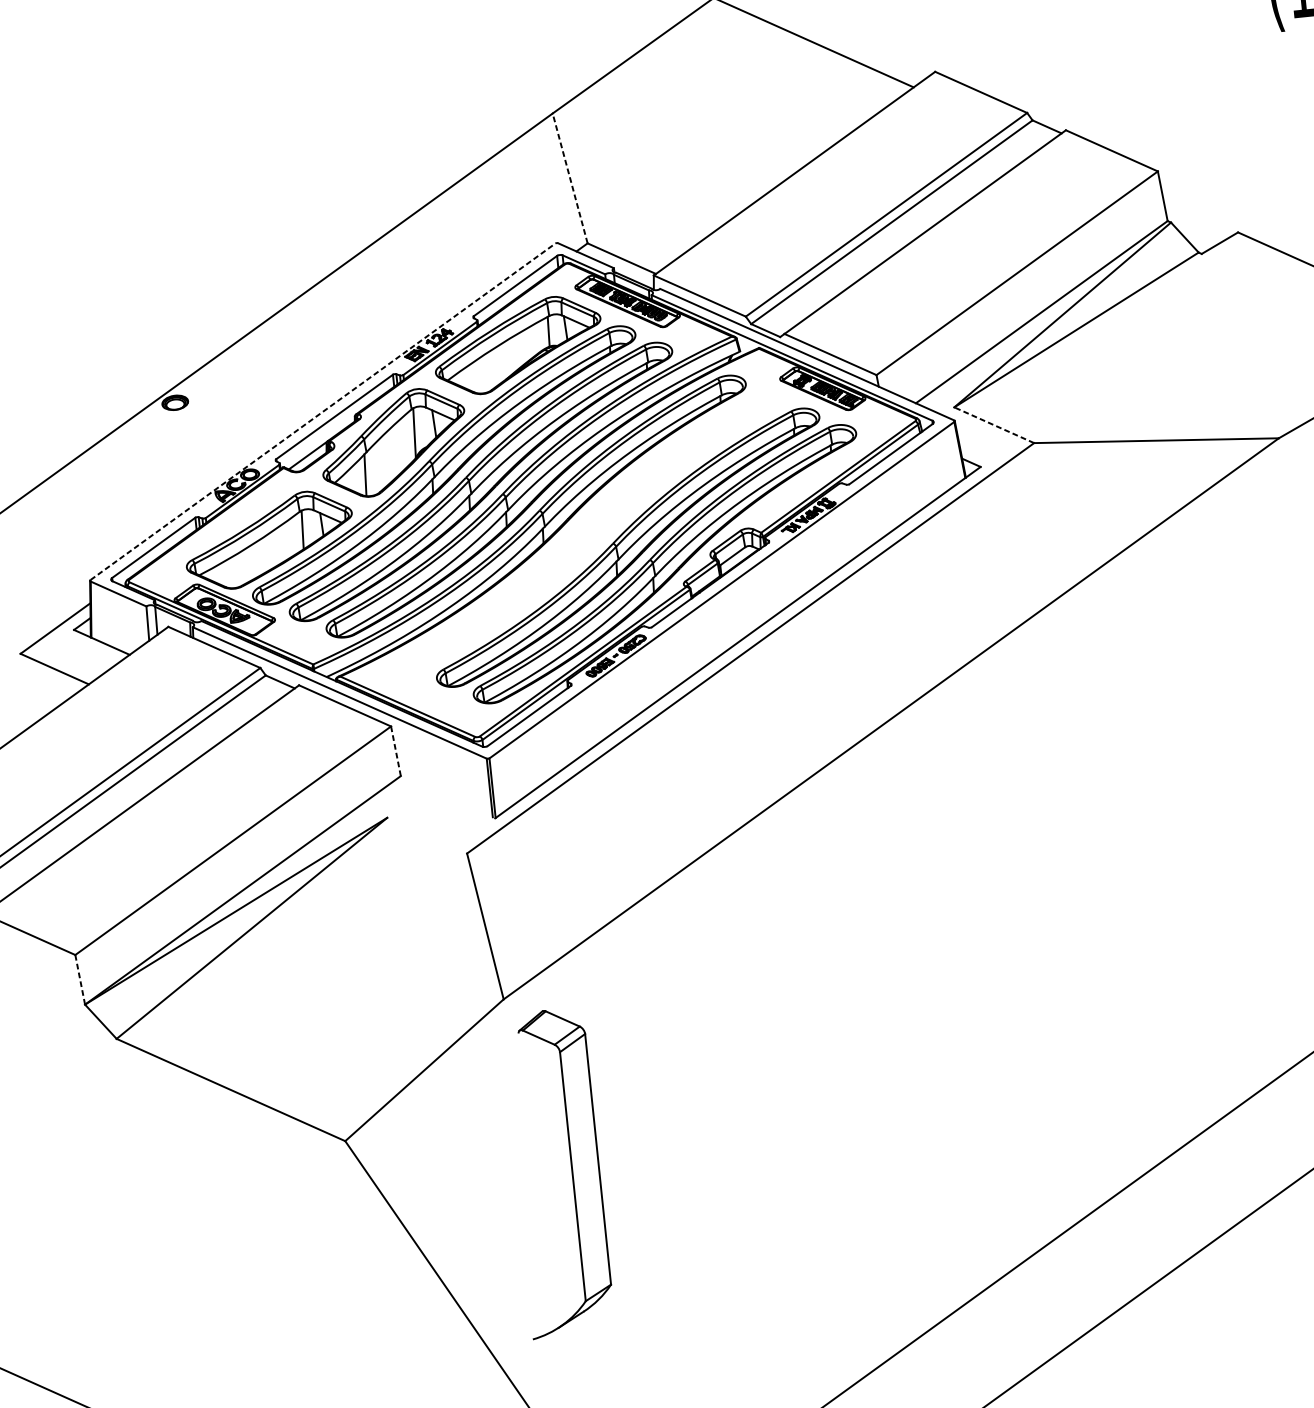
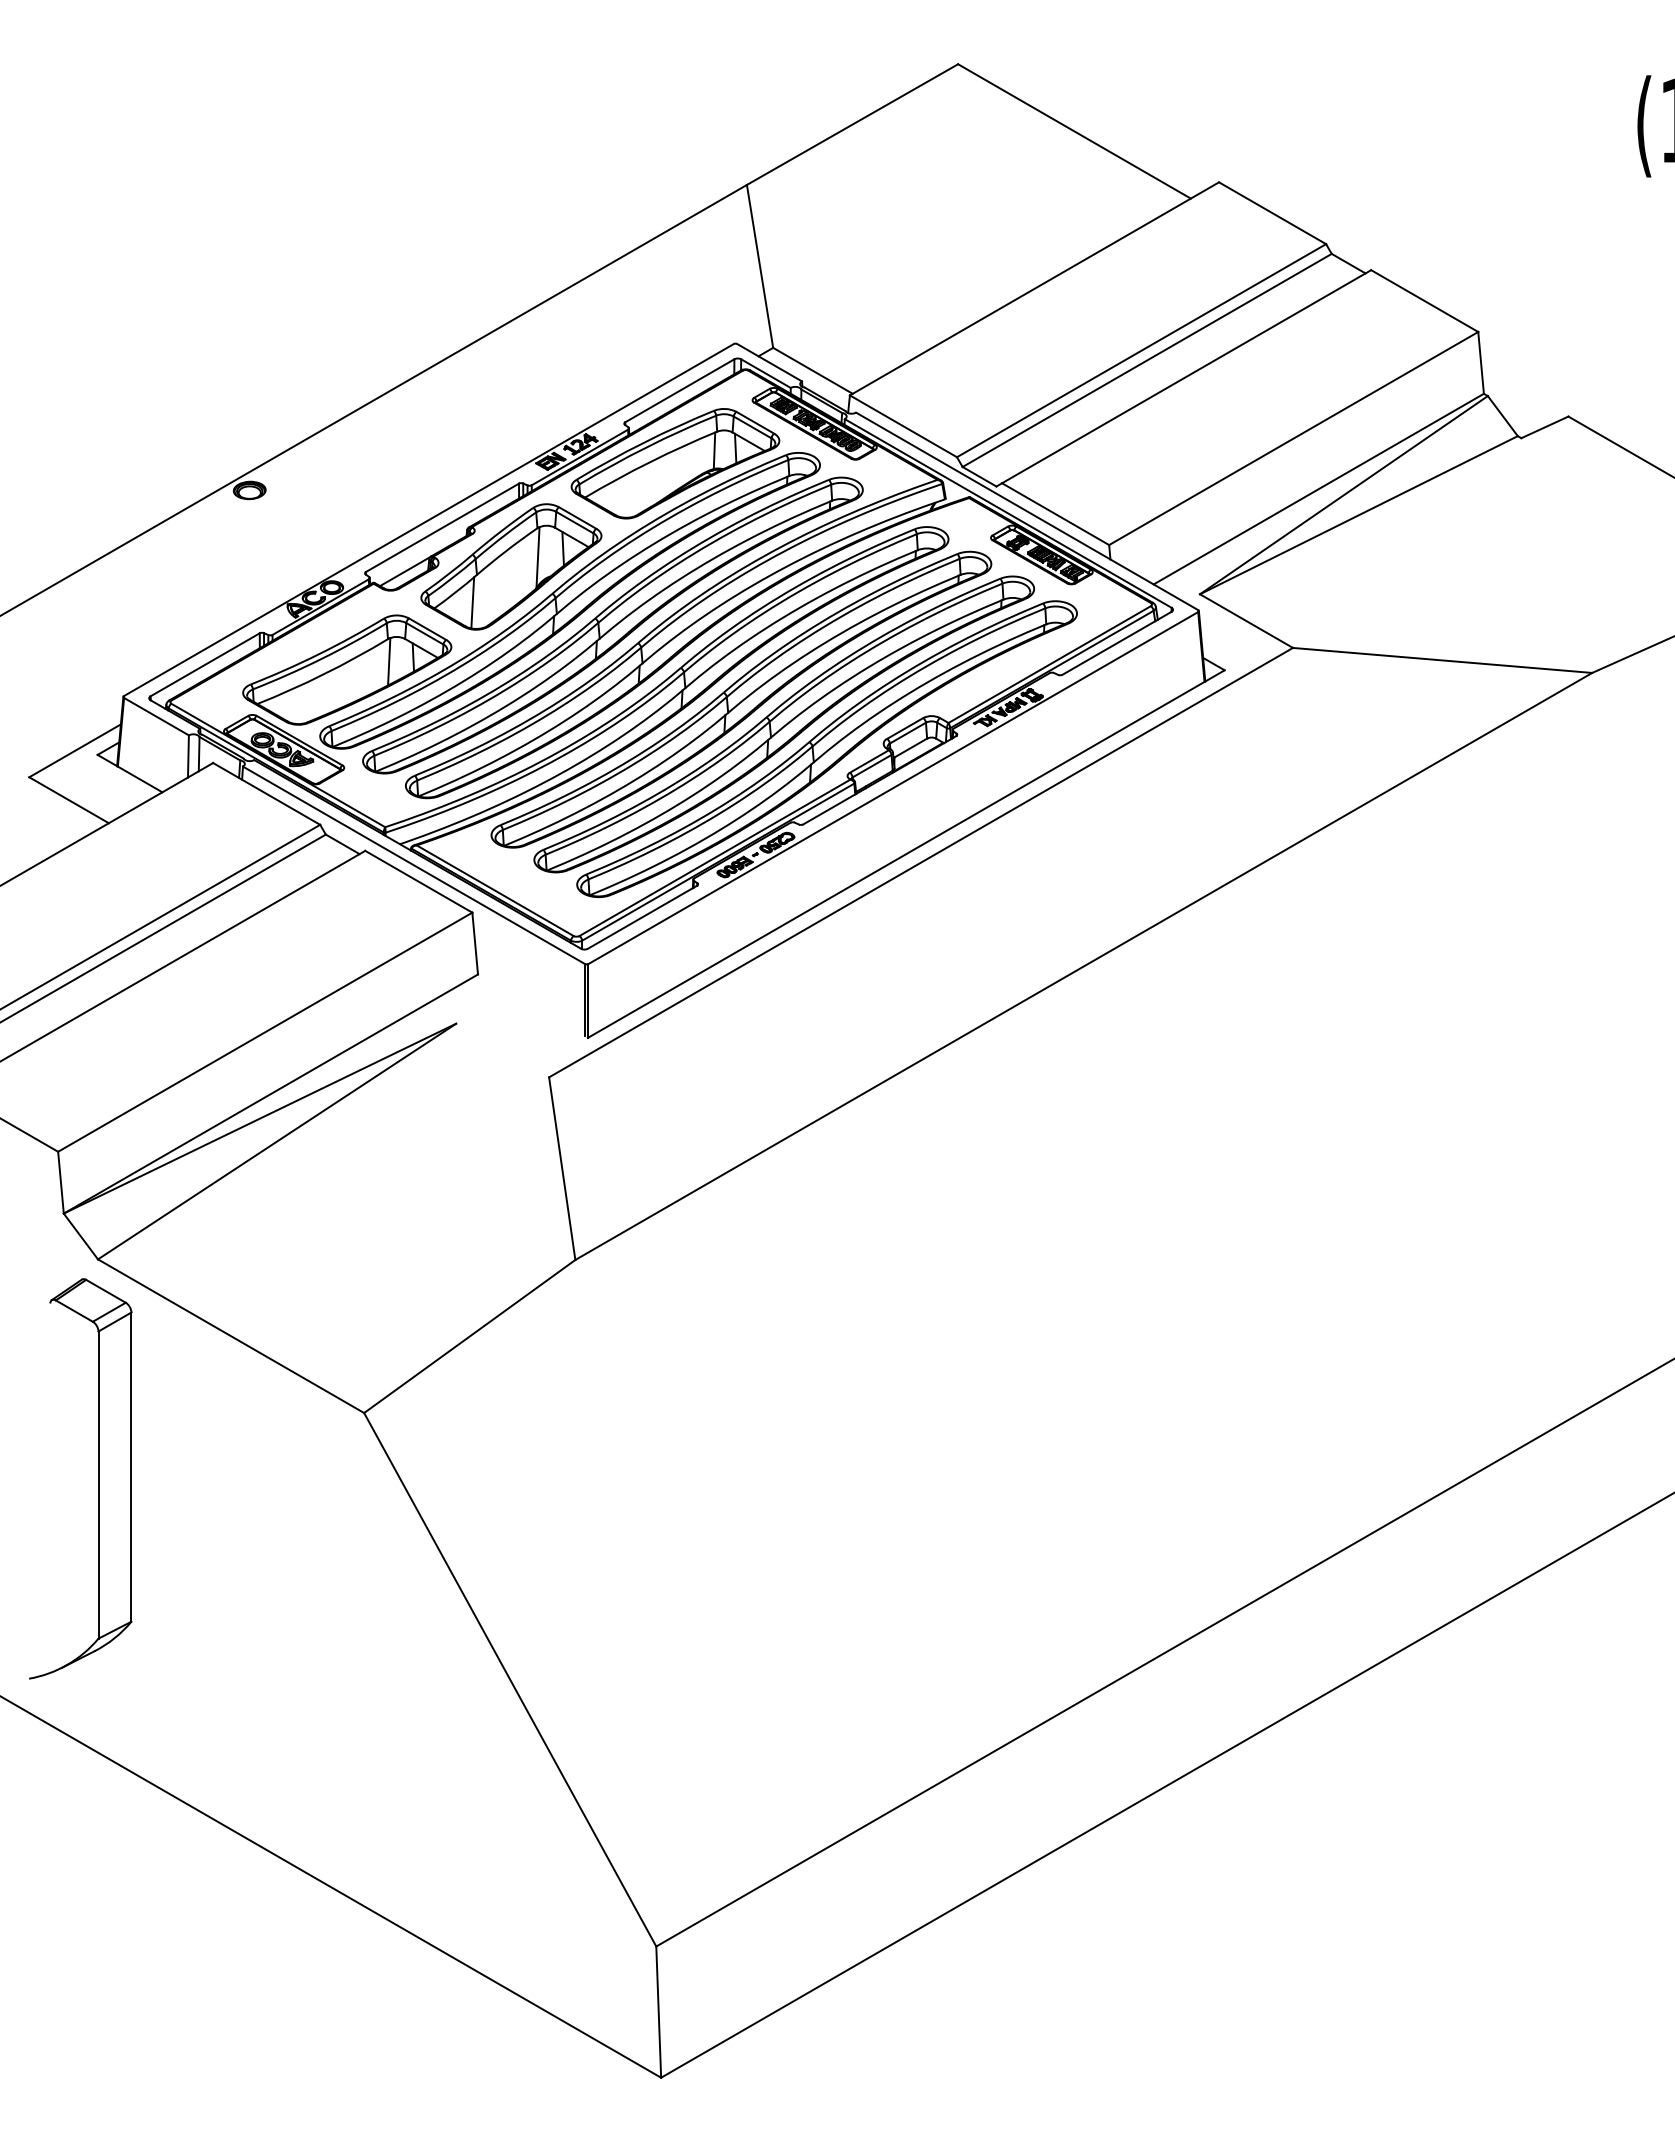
line: (570, 178) -> (760, 266), dashed -> solid
line: (323, 411) -> (429, 519), dashed -> solid
line: (994, 425) -> (1246, 621), dashed -> solid
part: (591, 531) -> (741, 699), added
line: (396, 751) -> (475, 944), dashed -> solid
line: (80, 980) -> (61, 1183), dashed -> solid
part: (572, 1171) -> (98, 1478), moved

